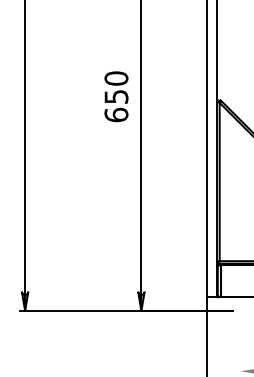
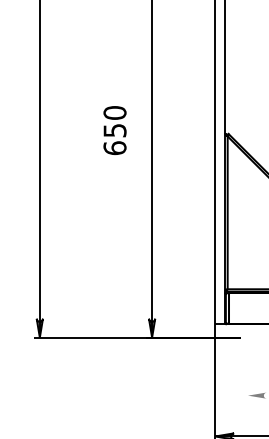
text: (115, 96) -> (114, 130), moved

